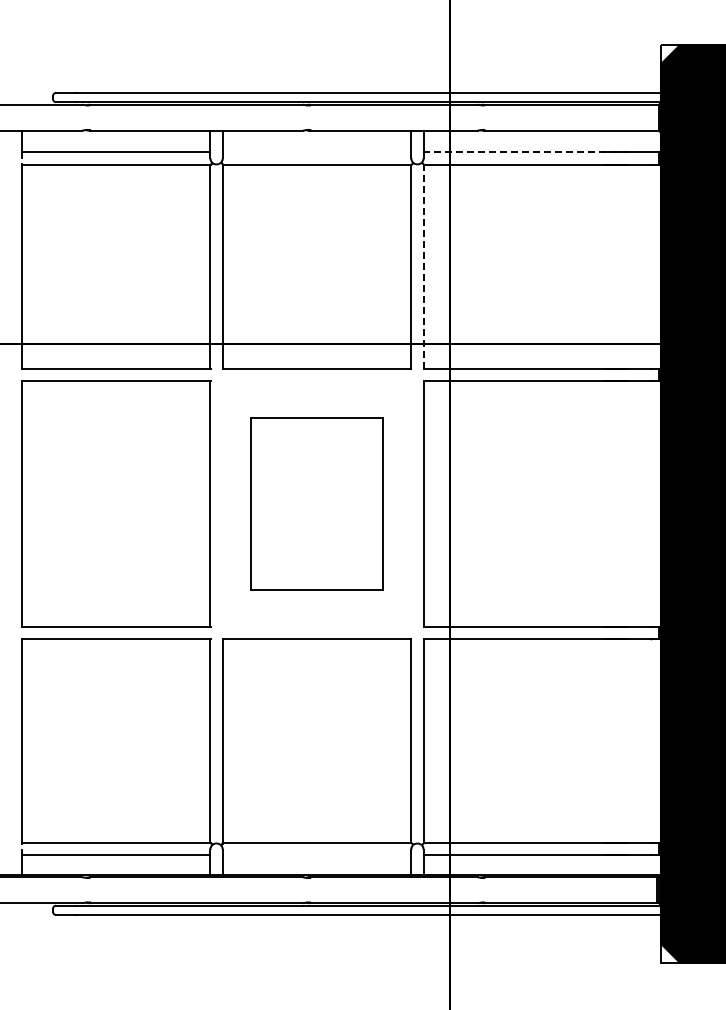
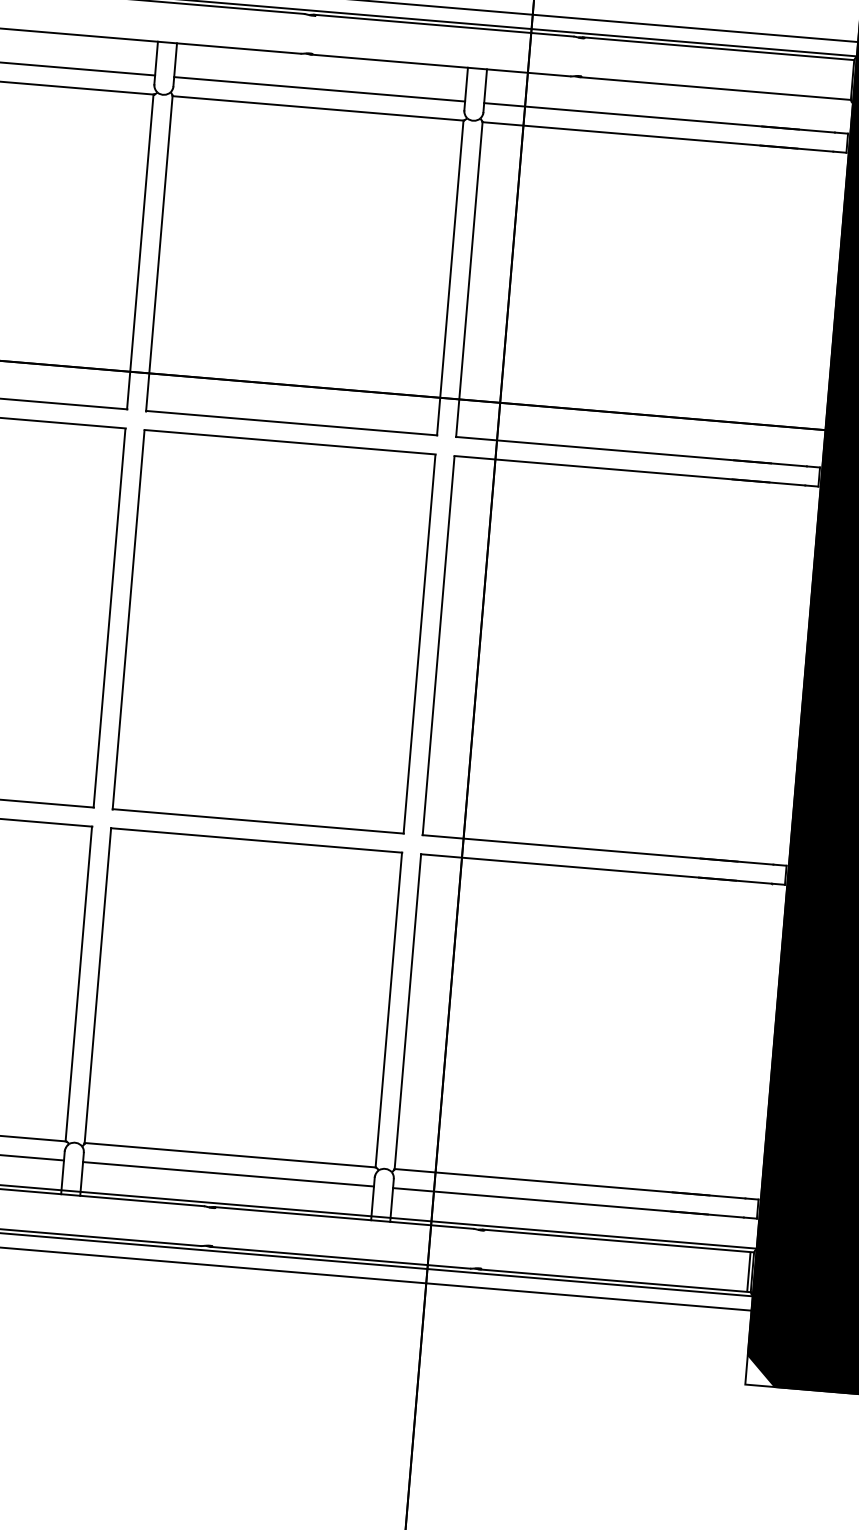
line: (316, 152) -> (318, 89), added
line: (525, 152) -> (641, 116), dashed -> solid
line: (423, 266) -> (469, 279), dashed -> solid
part: (316, 503) -> (273, 631), size x1.43
line: (316, 855) -> (227, 1174), added

